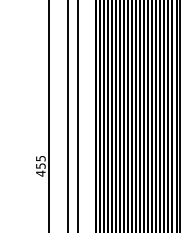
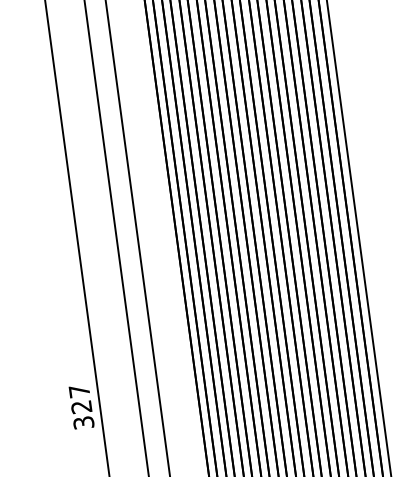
text: (40, 166) -> (80, 408), 455 -> 327

